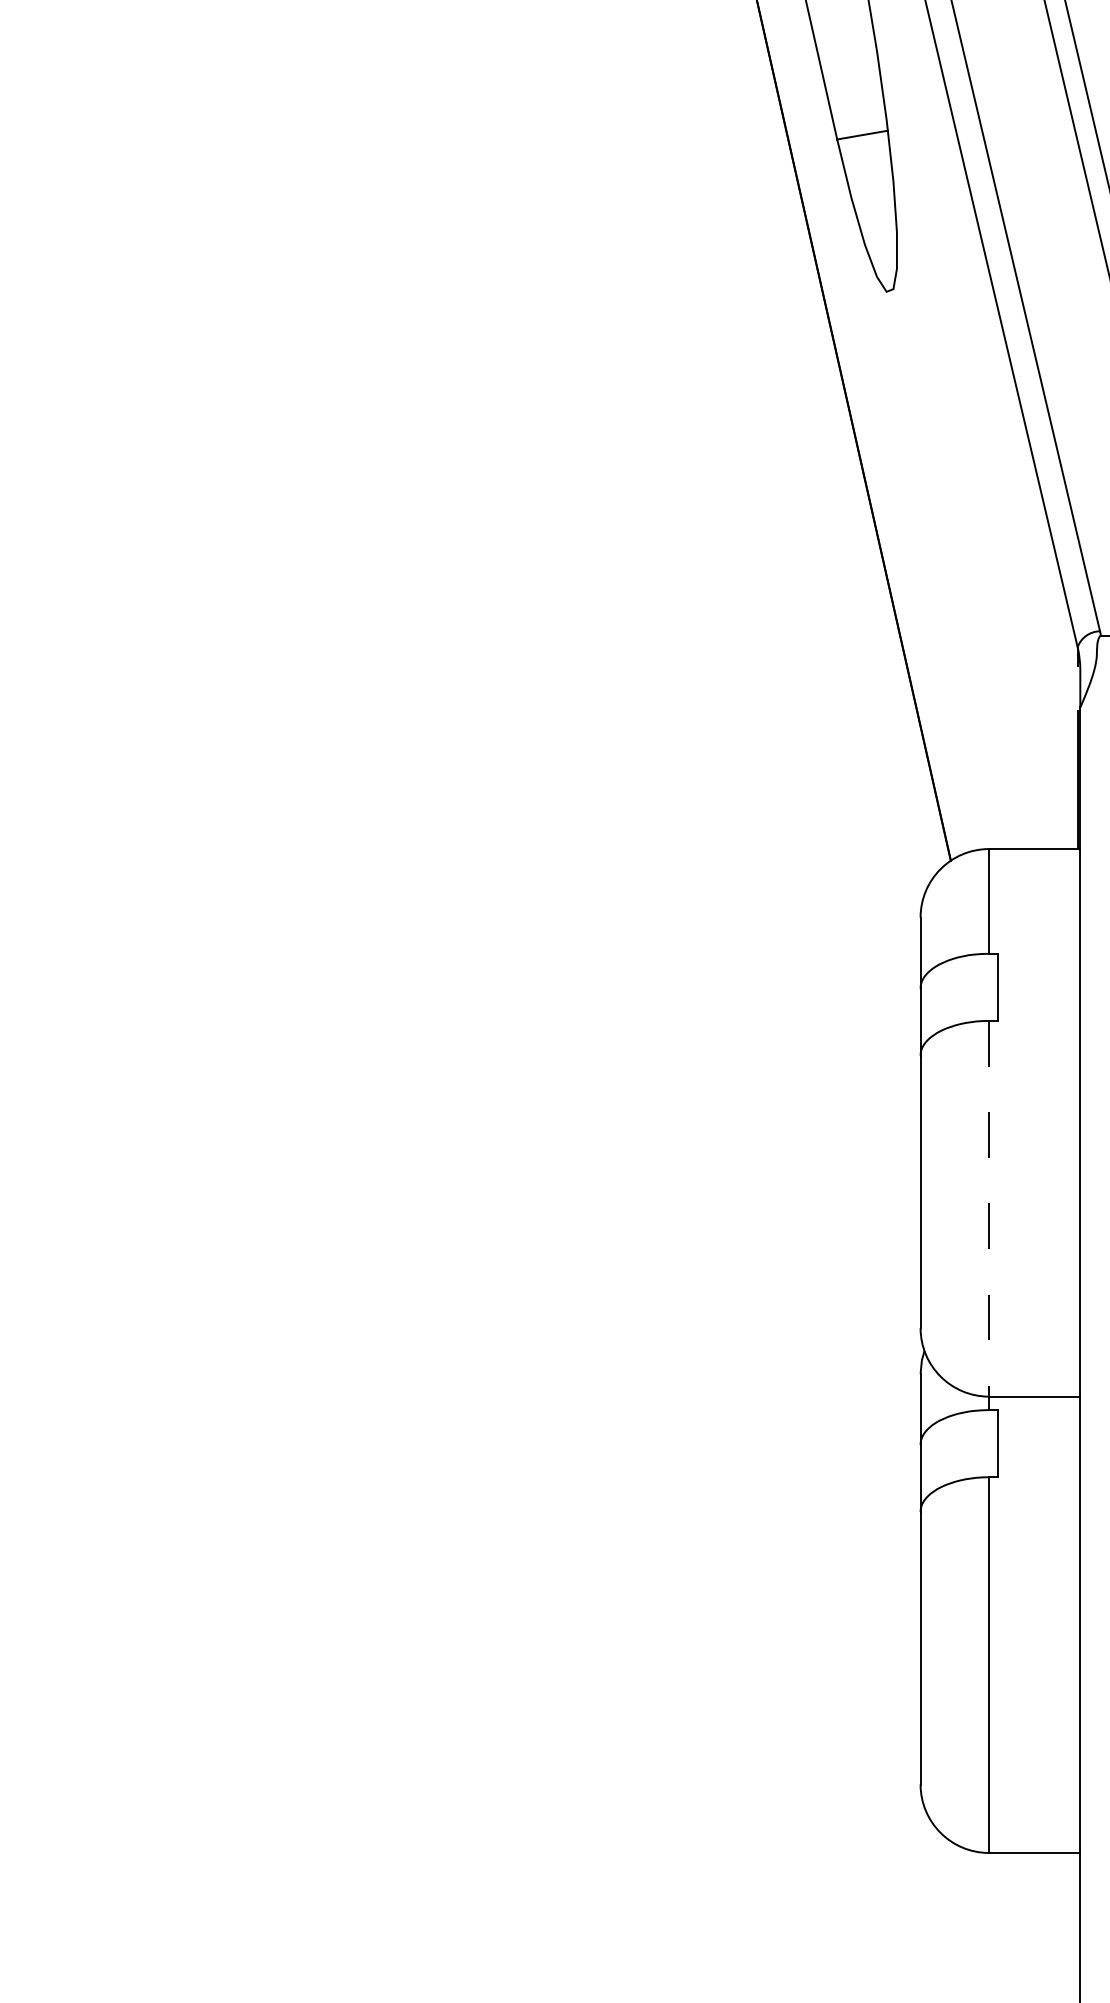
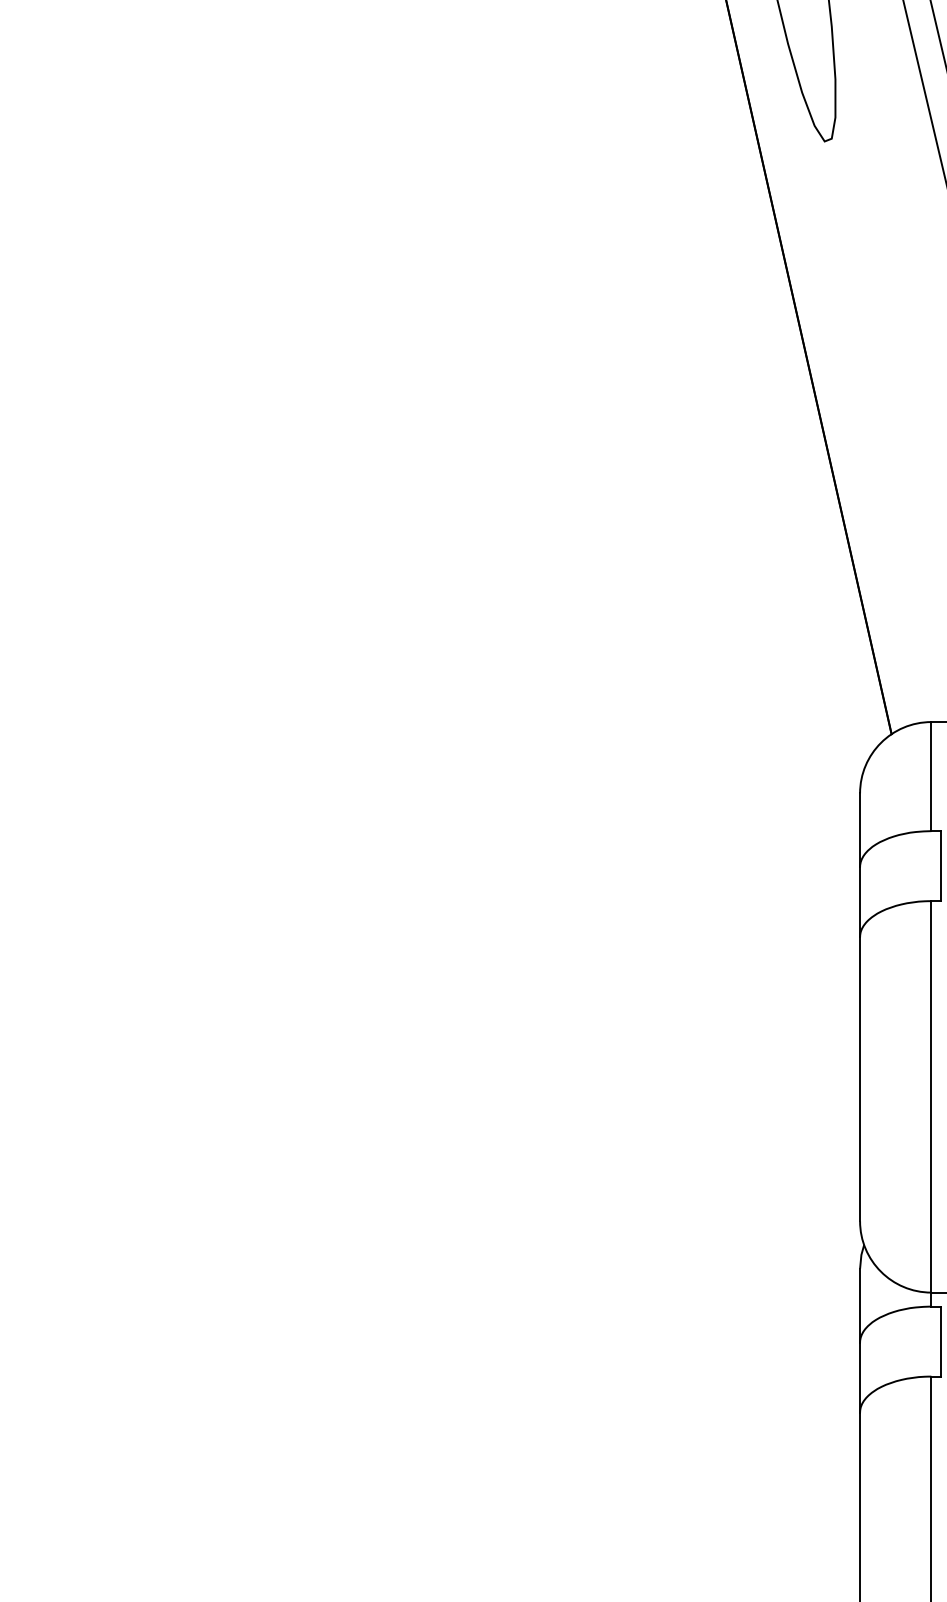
line: (989, 1208) -> (931, 1096), dashed -> solid

